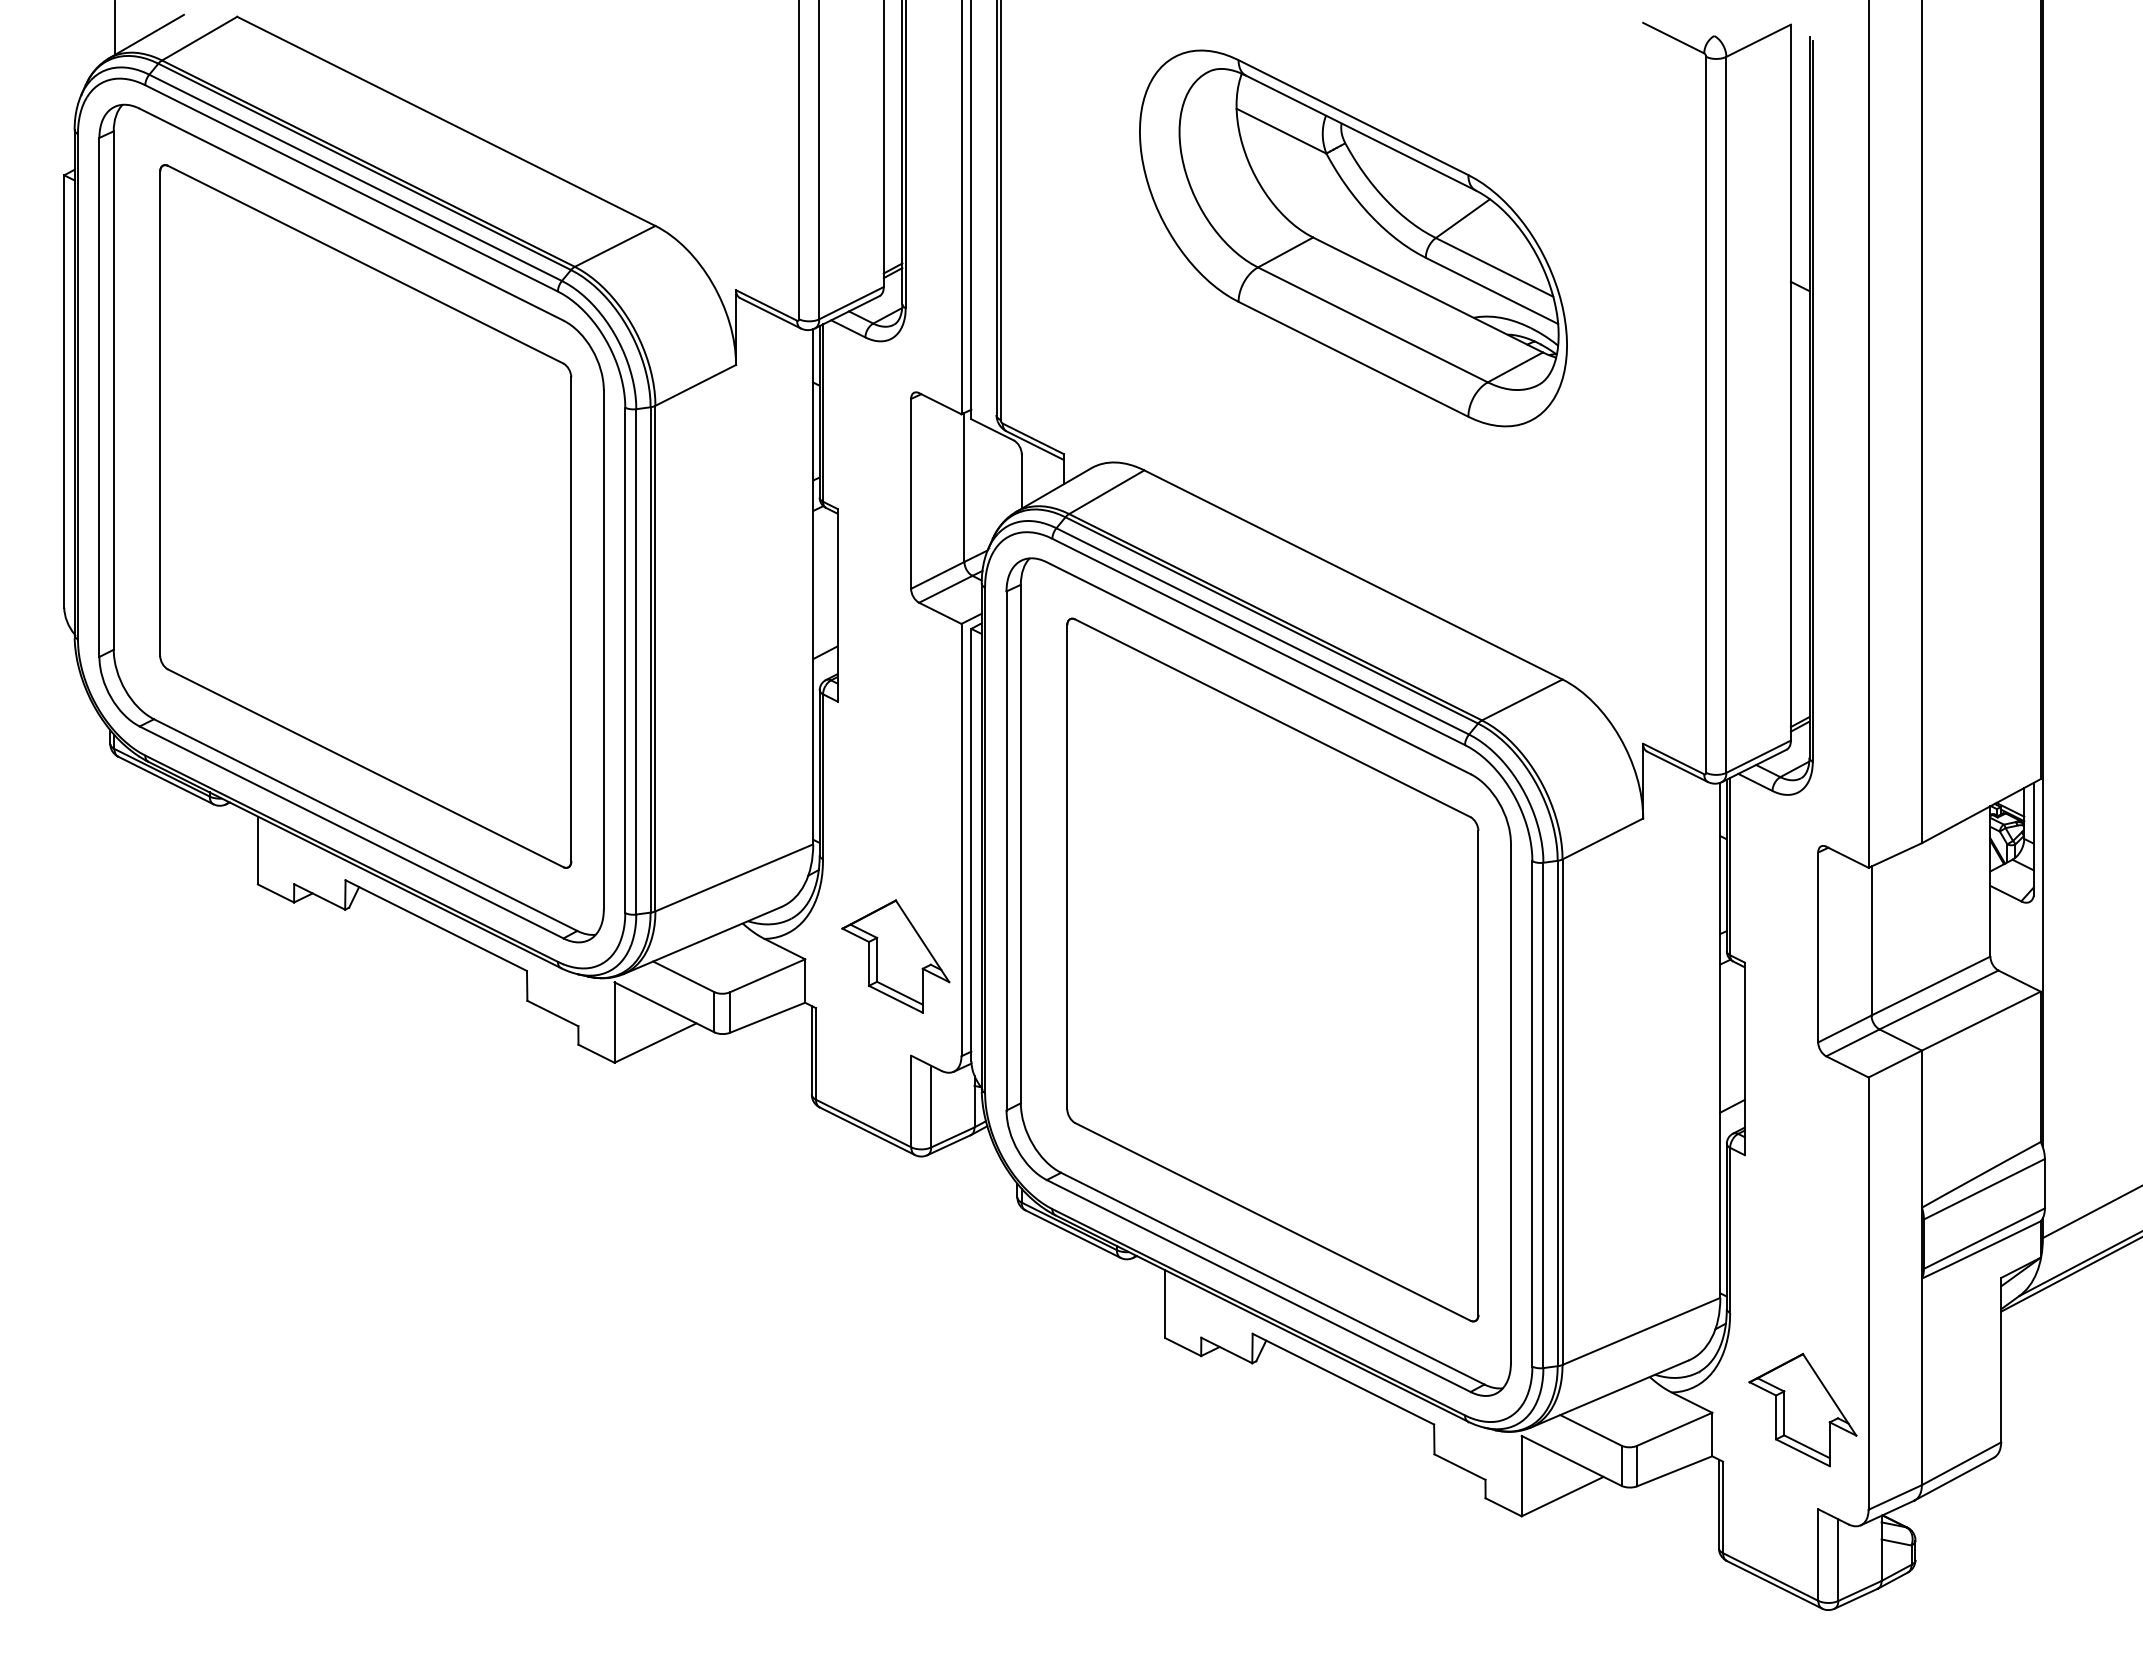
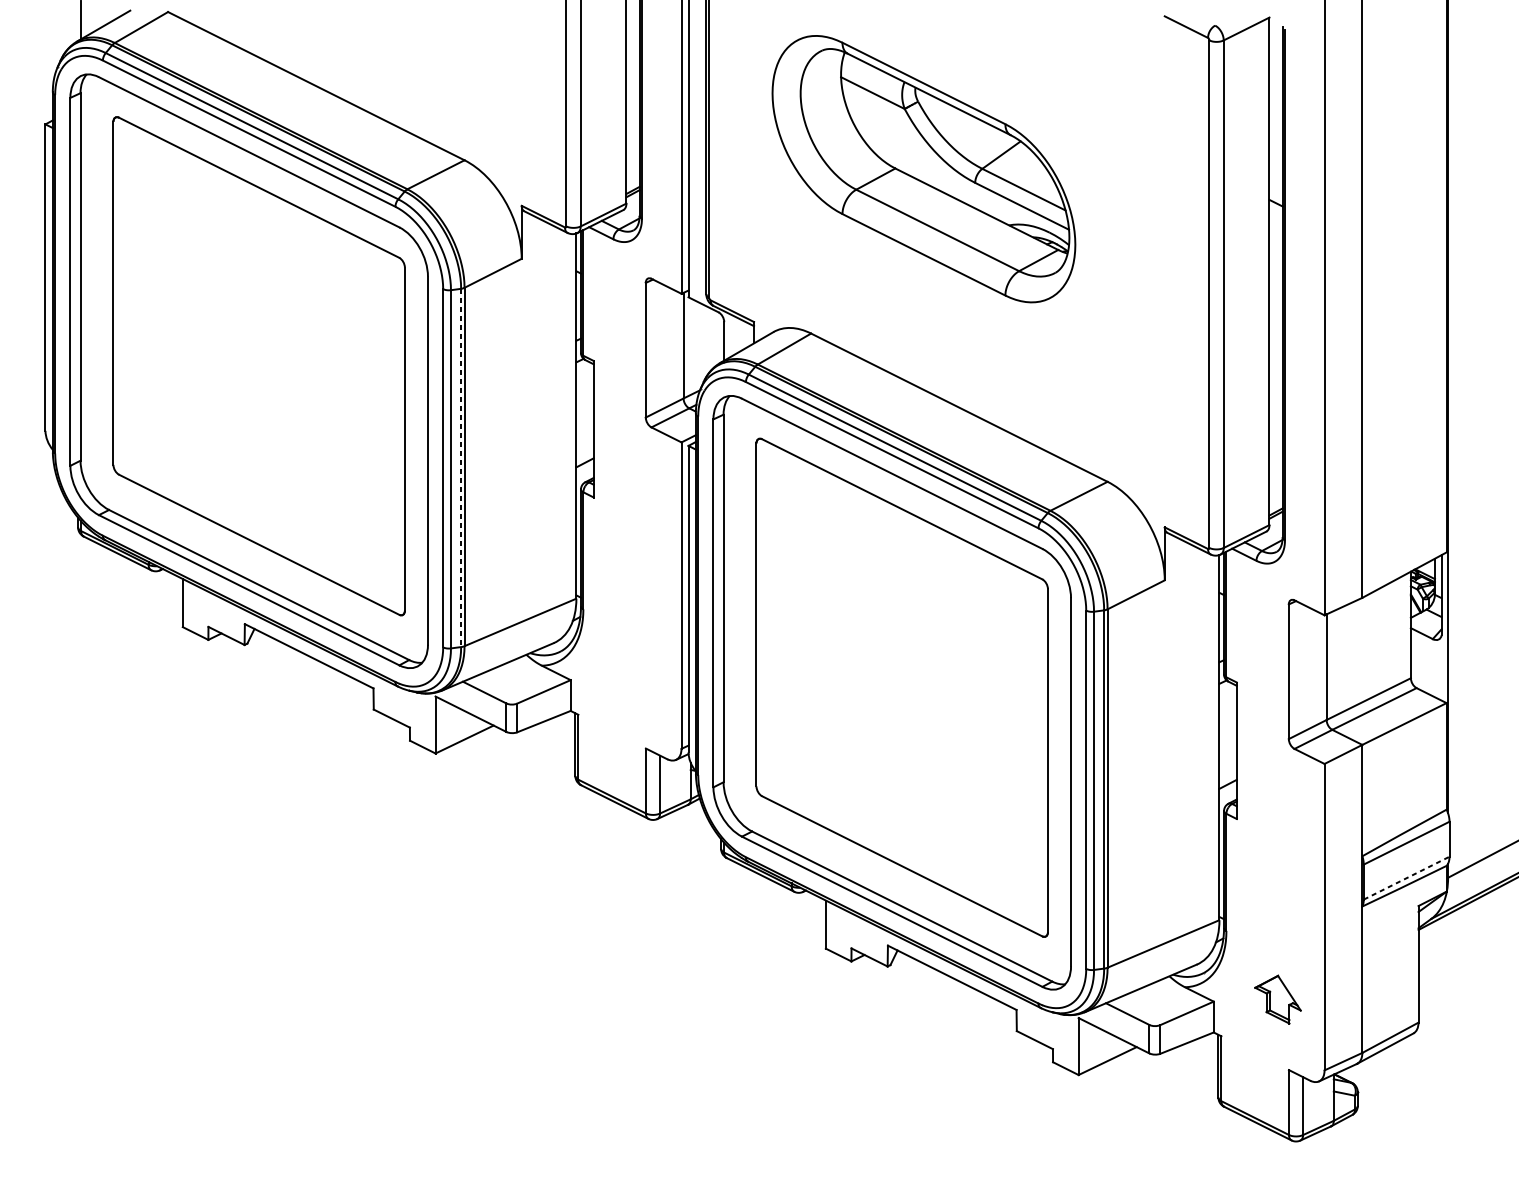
part: (1353, 238) -> (923, 169), moved
line: (650, 659) -> (461, 467), solid -> dashed
part: (895, 956) -> (634, 678), removed
line: (1984, 1238) -> (1406, 878), solid -> dashed
part: (1802, 1409) -> (1277, 999), size x0.6

